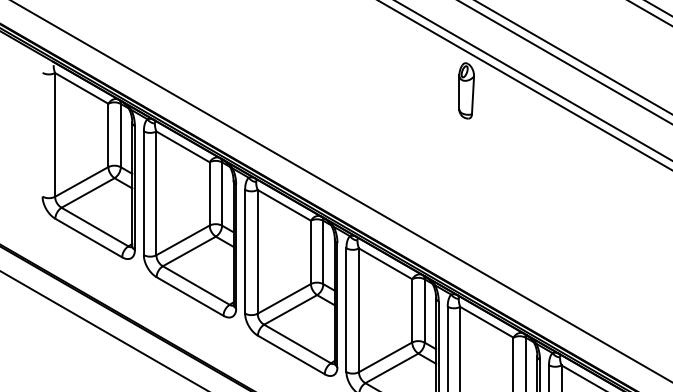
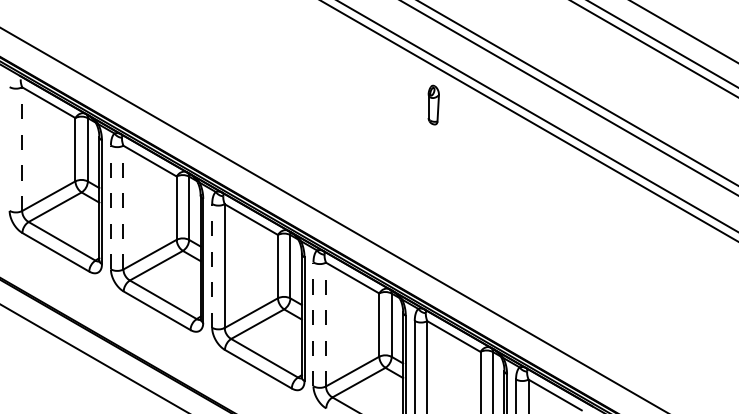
part: (466, 90) -> (433, 104), size x0.7
line: (55, 135) -> (22, 149), solid -> dashed
line: (143, 193) -> (110, 207), solid -> dashed
line: (156, 193) -> (123, 207), solid -> dashed
line: (245, 251) -> (212, 265), solid -> dashed
line: (346, 310) -> (313, 324), solid -> dashed
line: (359, 310) -> (326, 324), solid -> dashed

